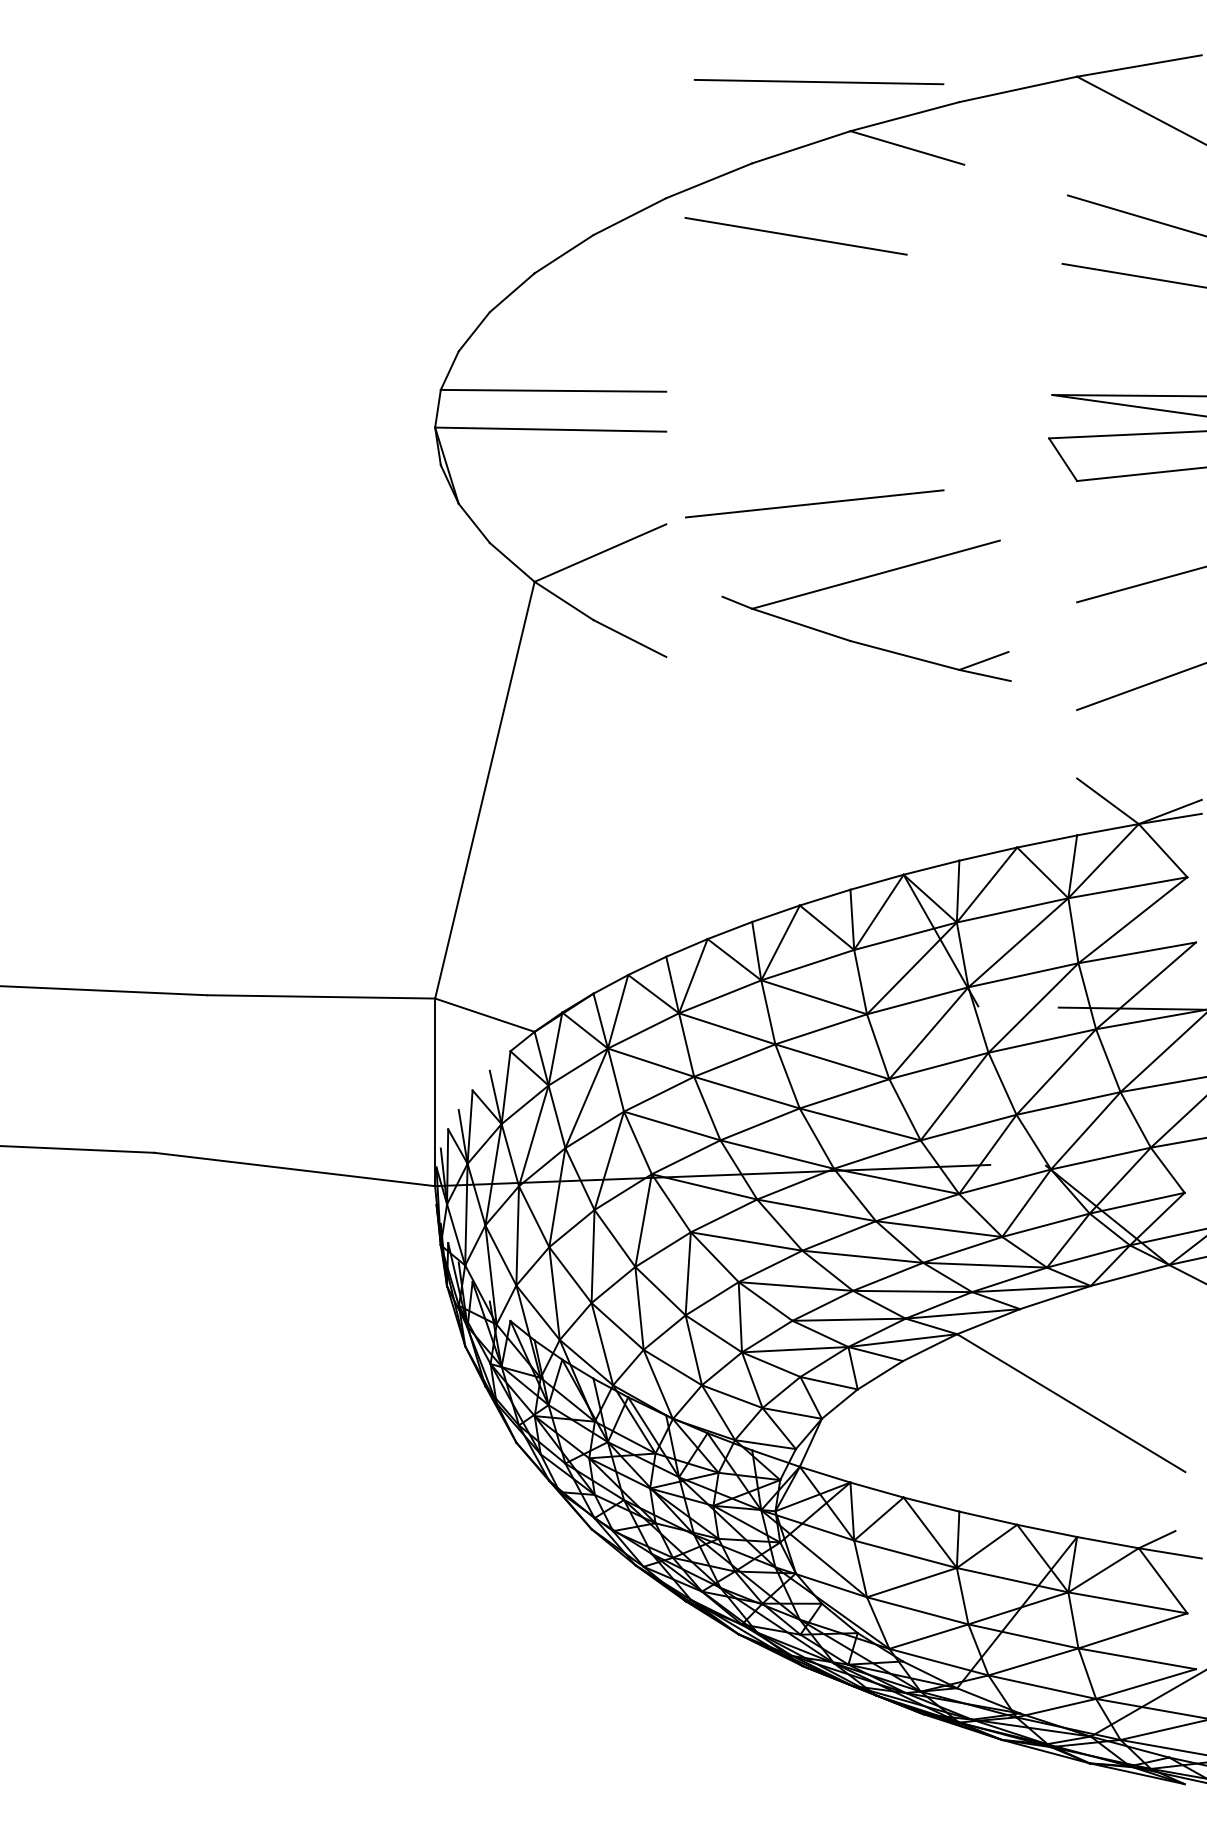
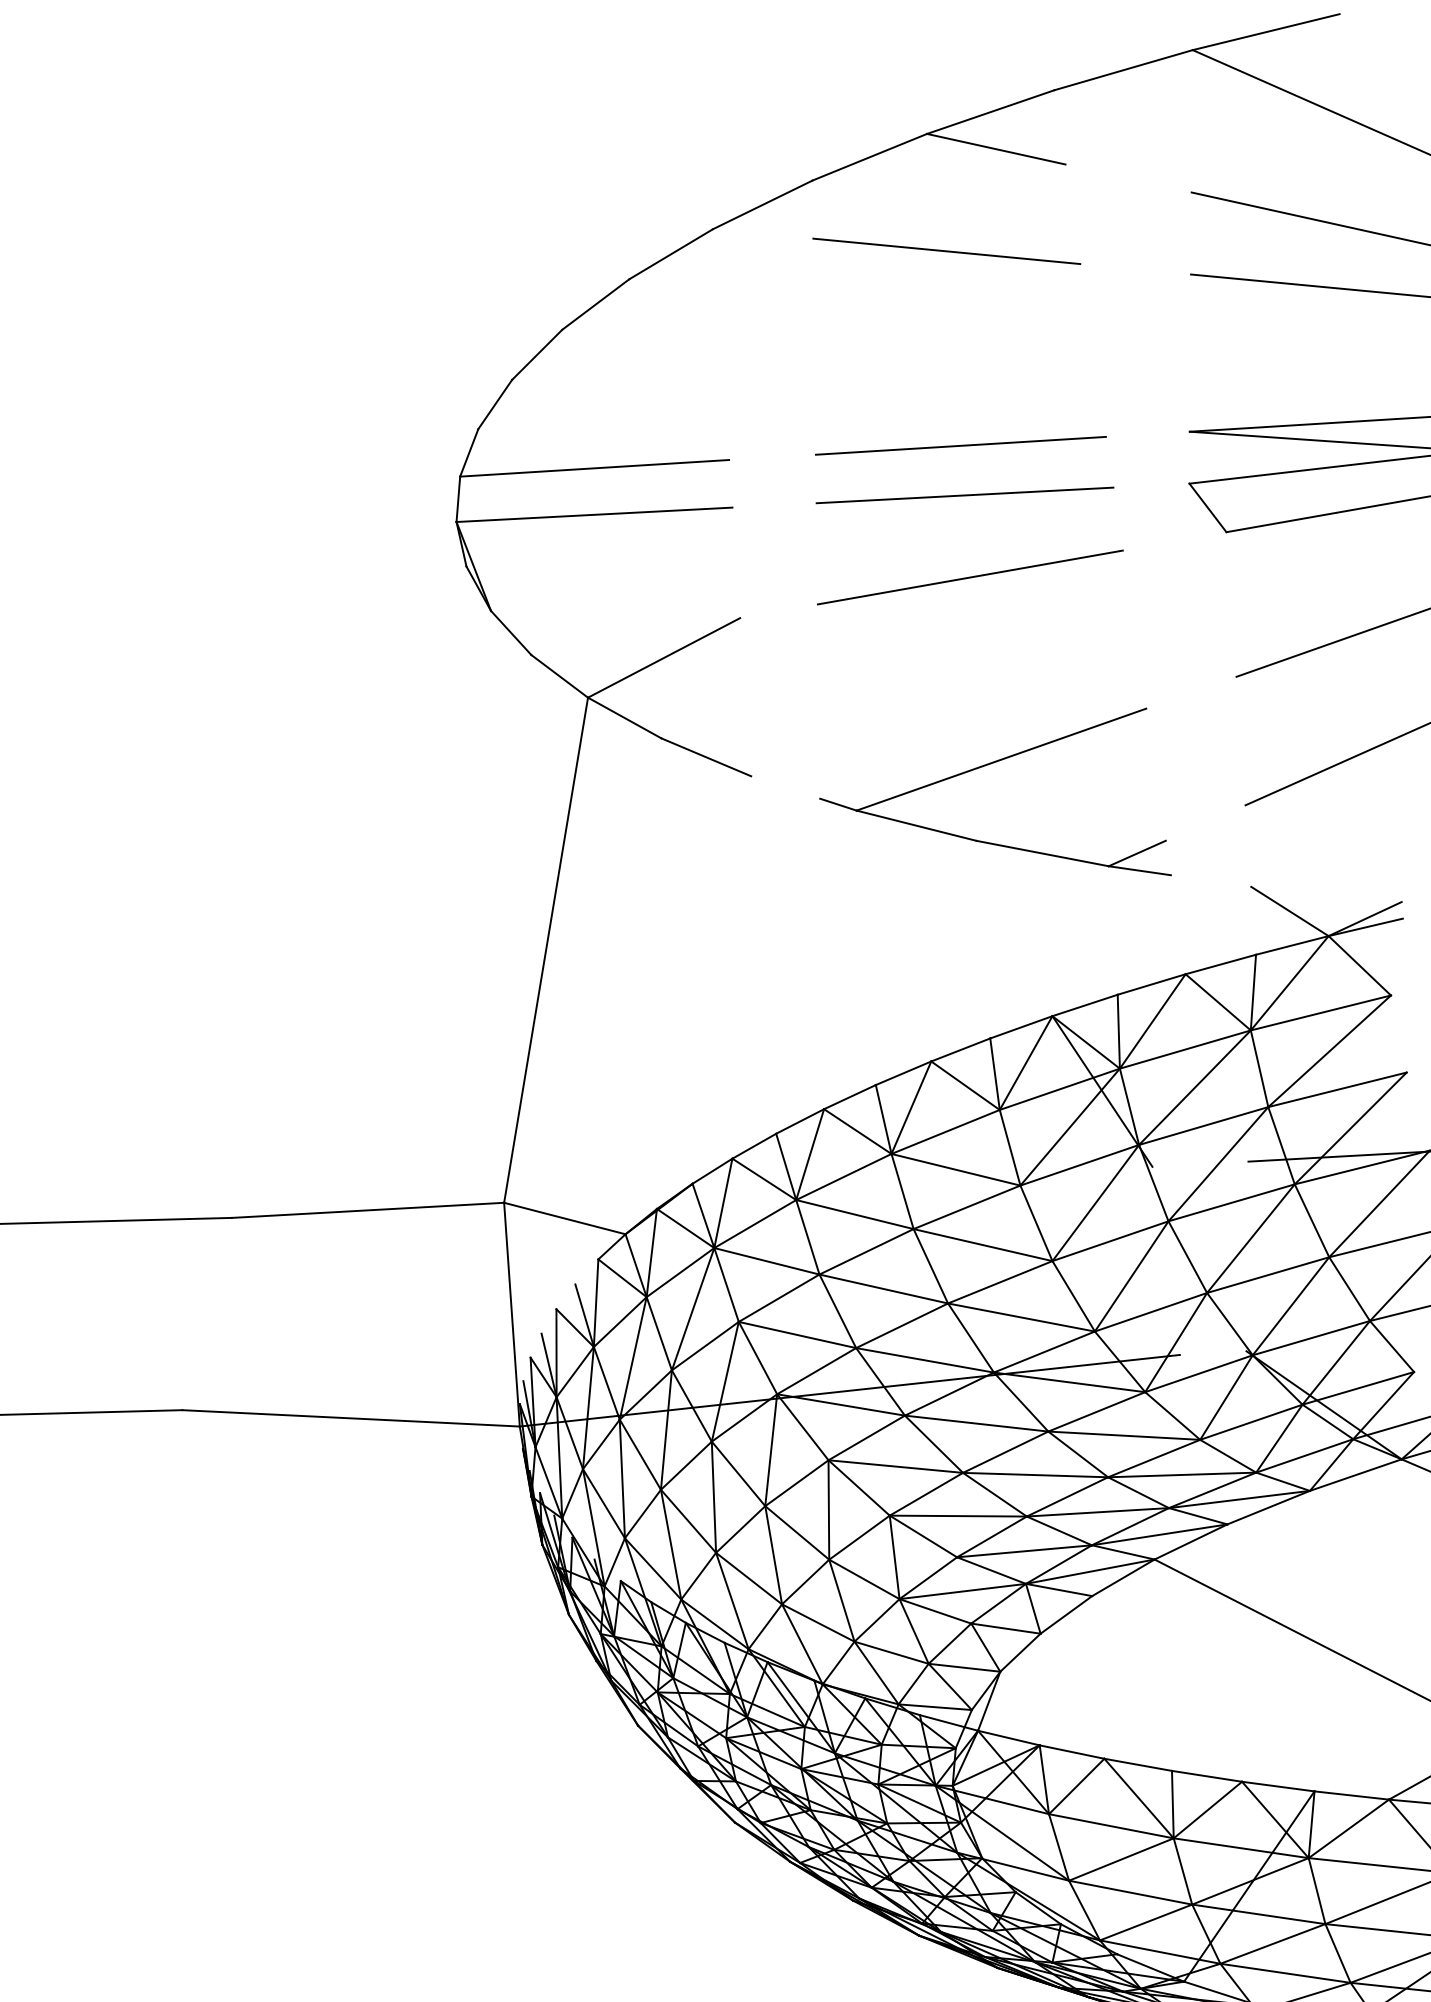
line: (818, 82) -> (964, 495), moved
line: (795, 236) -> (946, 251), moved
line: (860, 393) -> (960, 445), added
line: (814, 503) -> (970, 577), moved
part: (859, 580) -> (982, 767), moved

